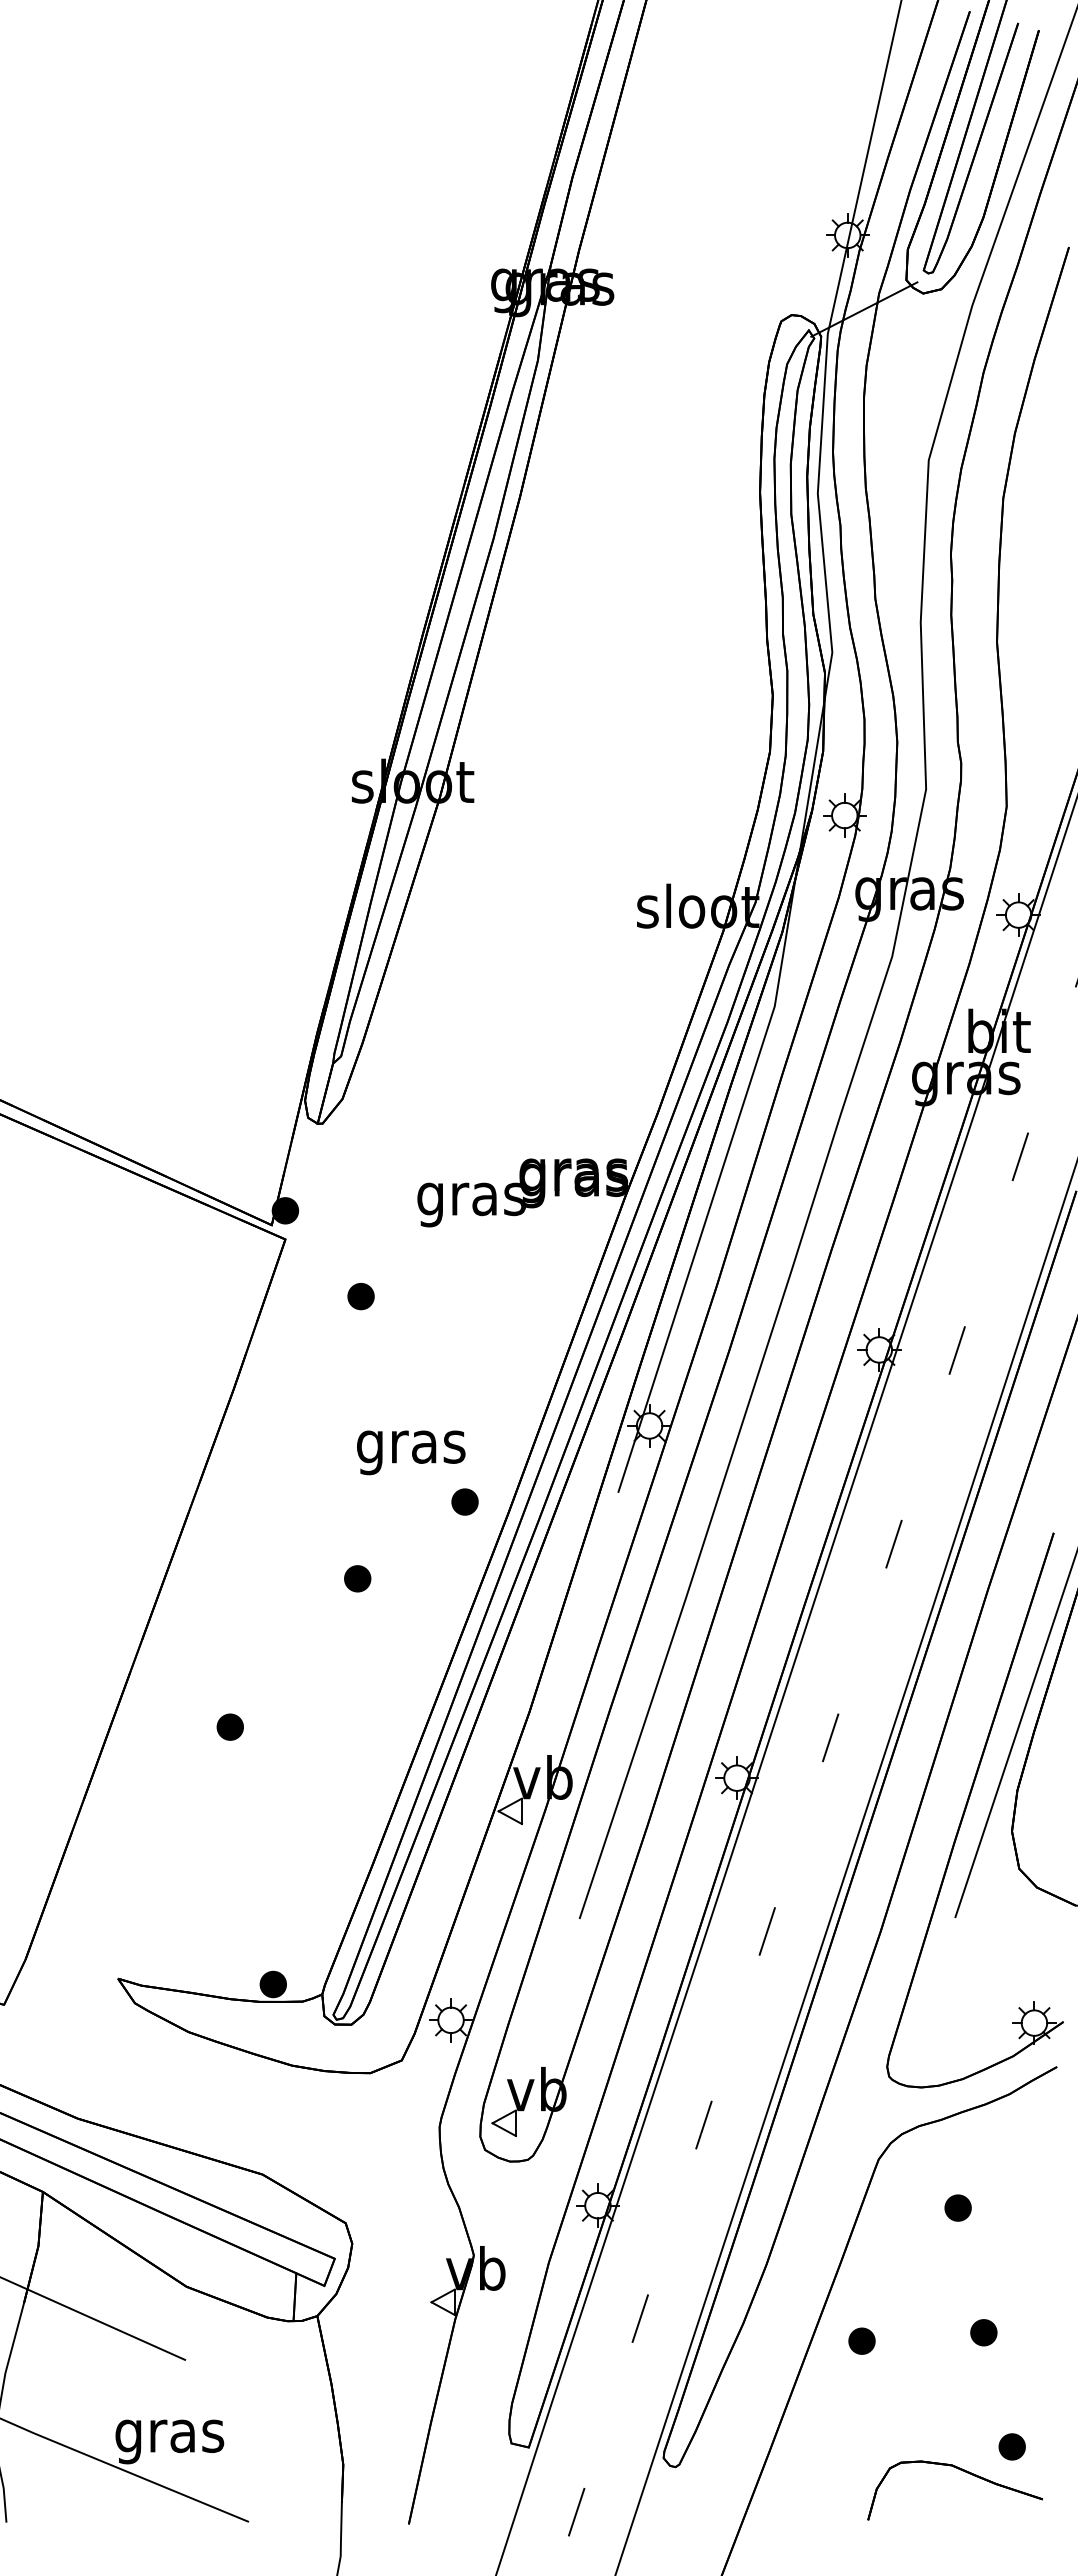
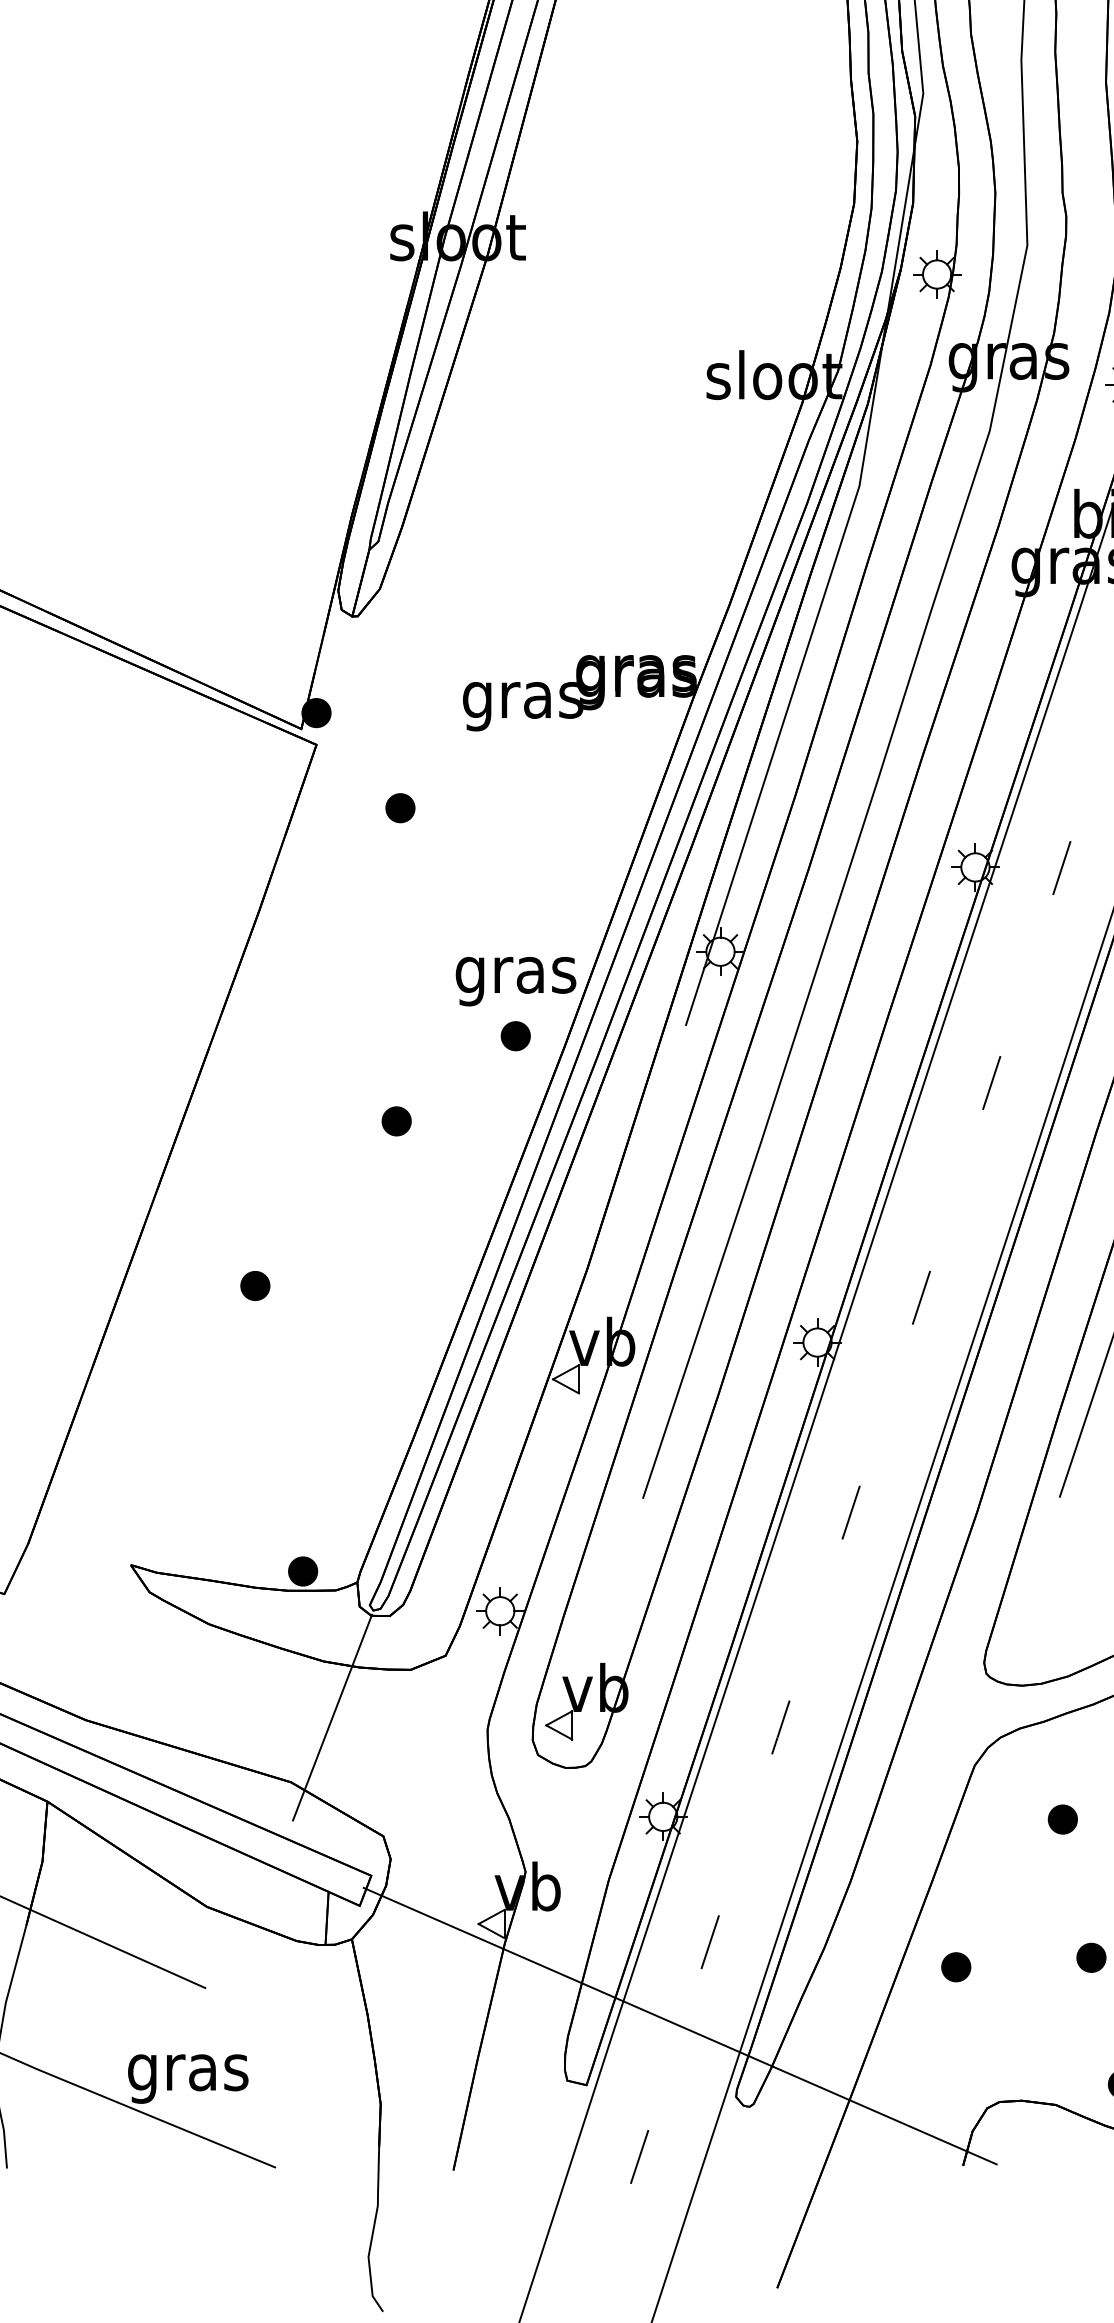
text: (411, 1452) -> (516, 981), moved
line: (299, 2115) -> (332, 1716), added
line: (613, 2393) -> (680, 2025), added

